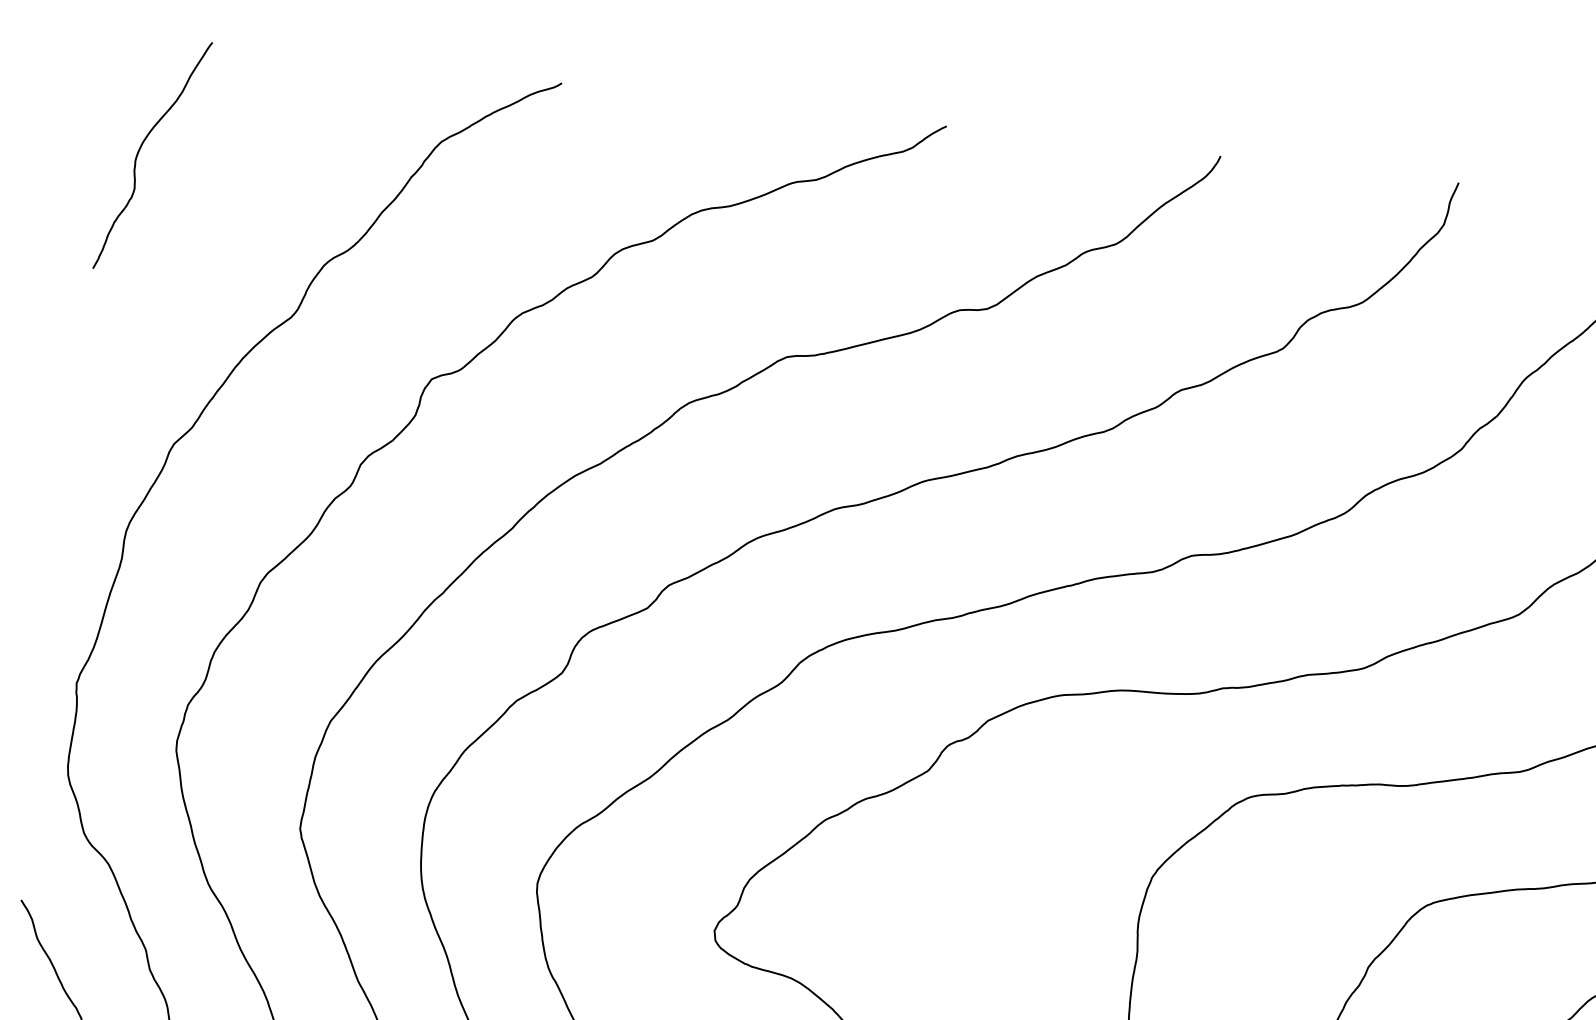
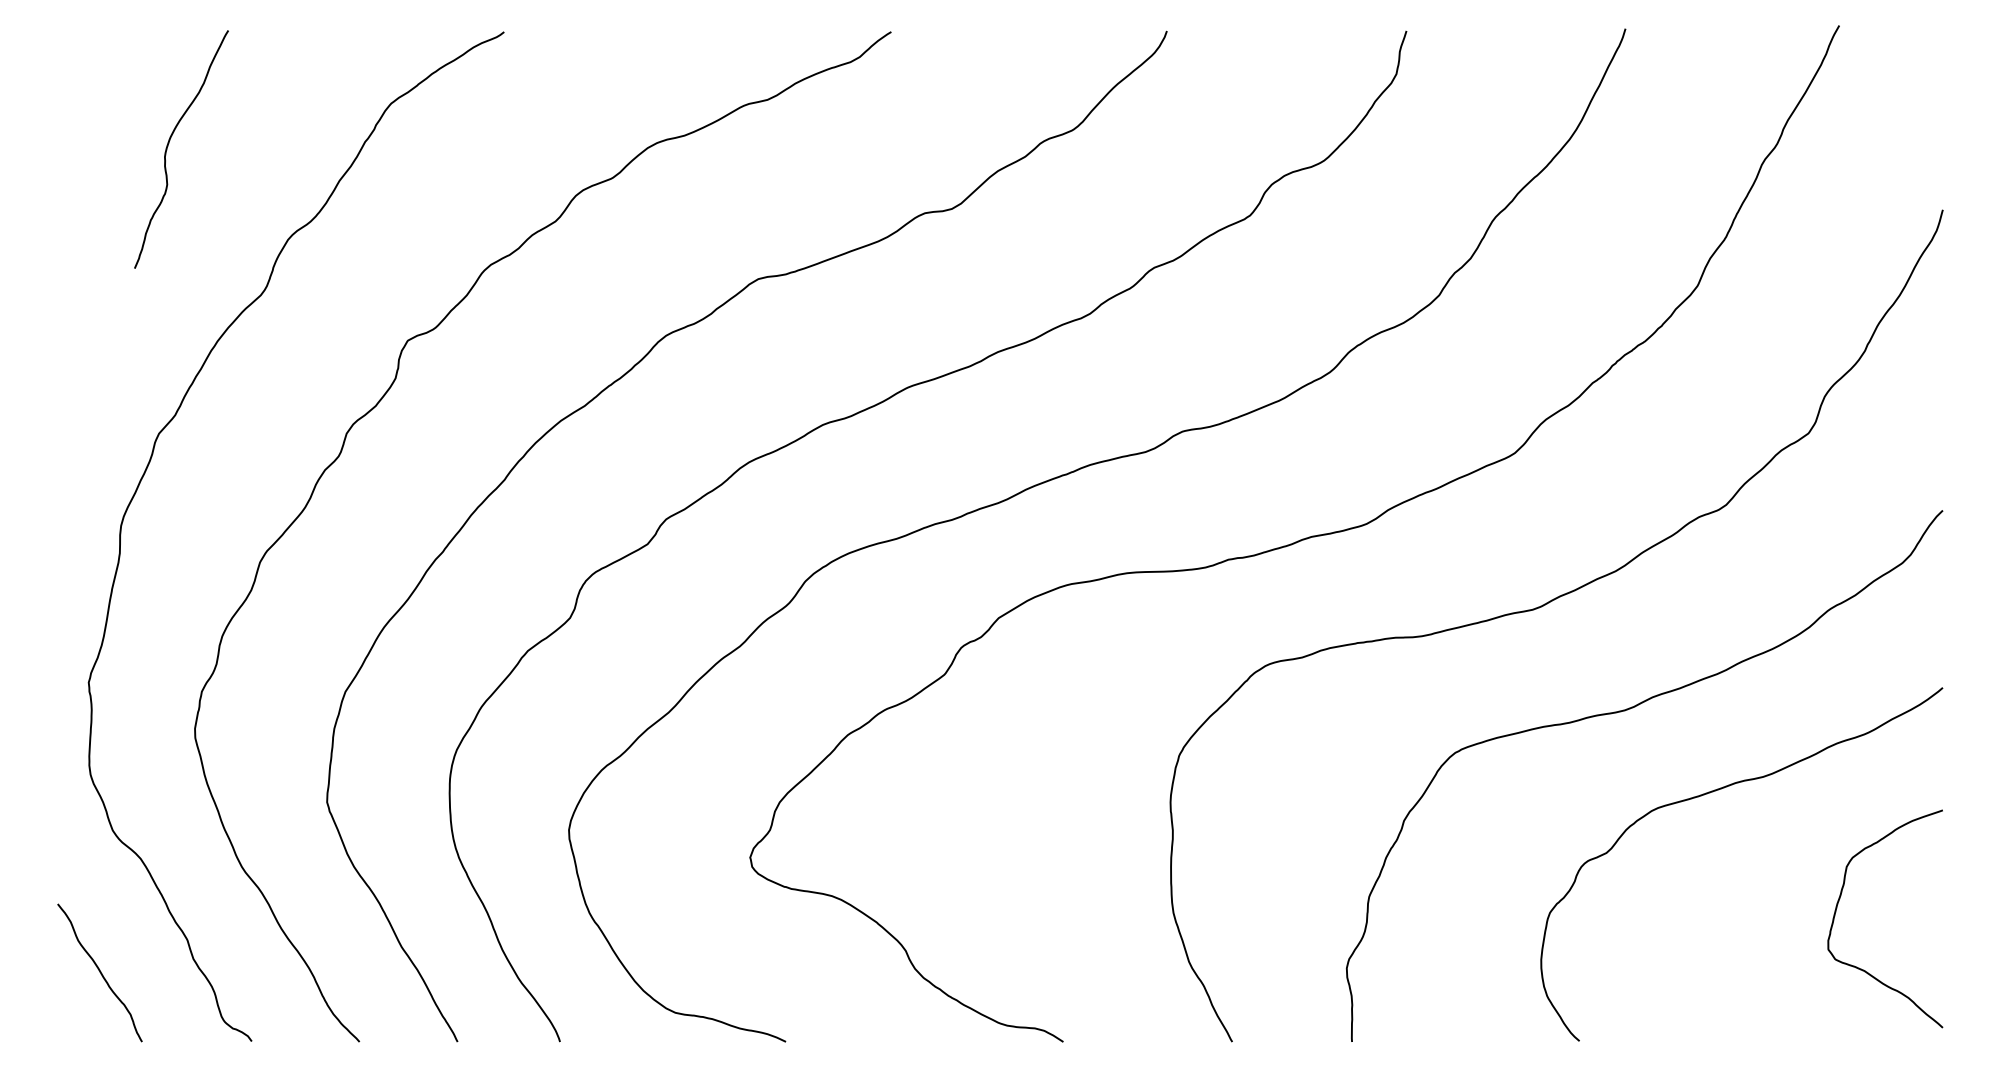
curve: (140, 151) -> (168, 146), moved

